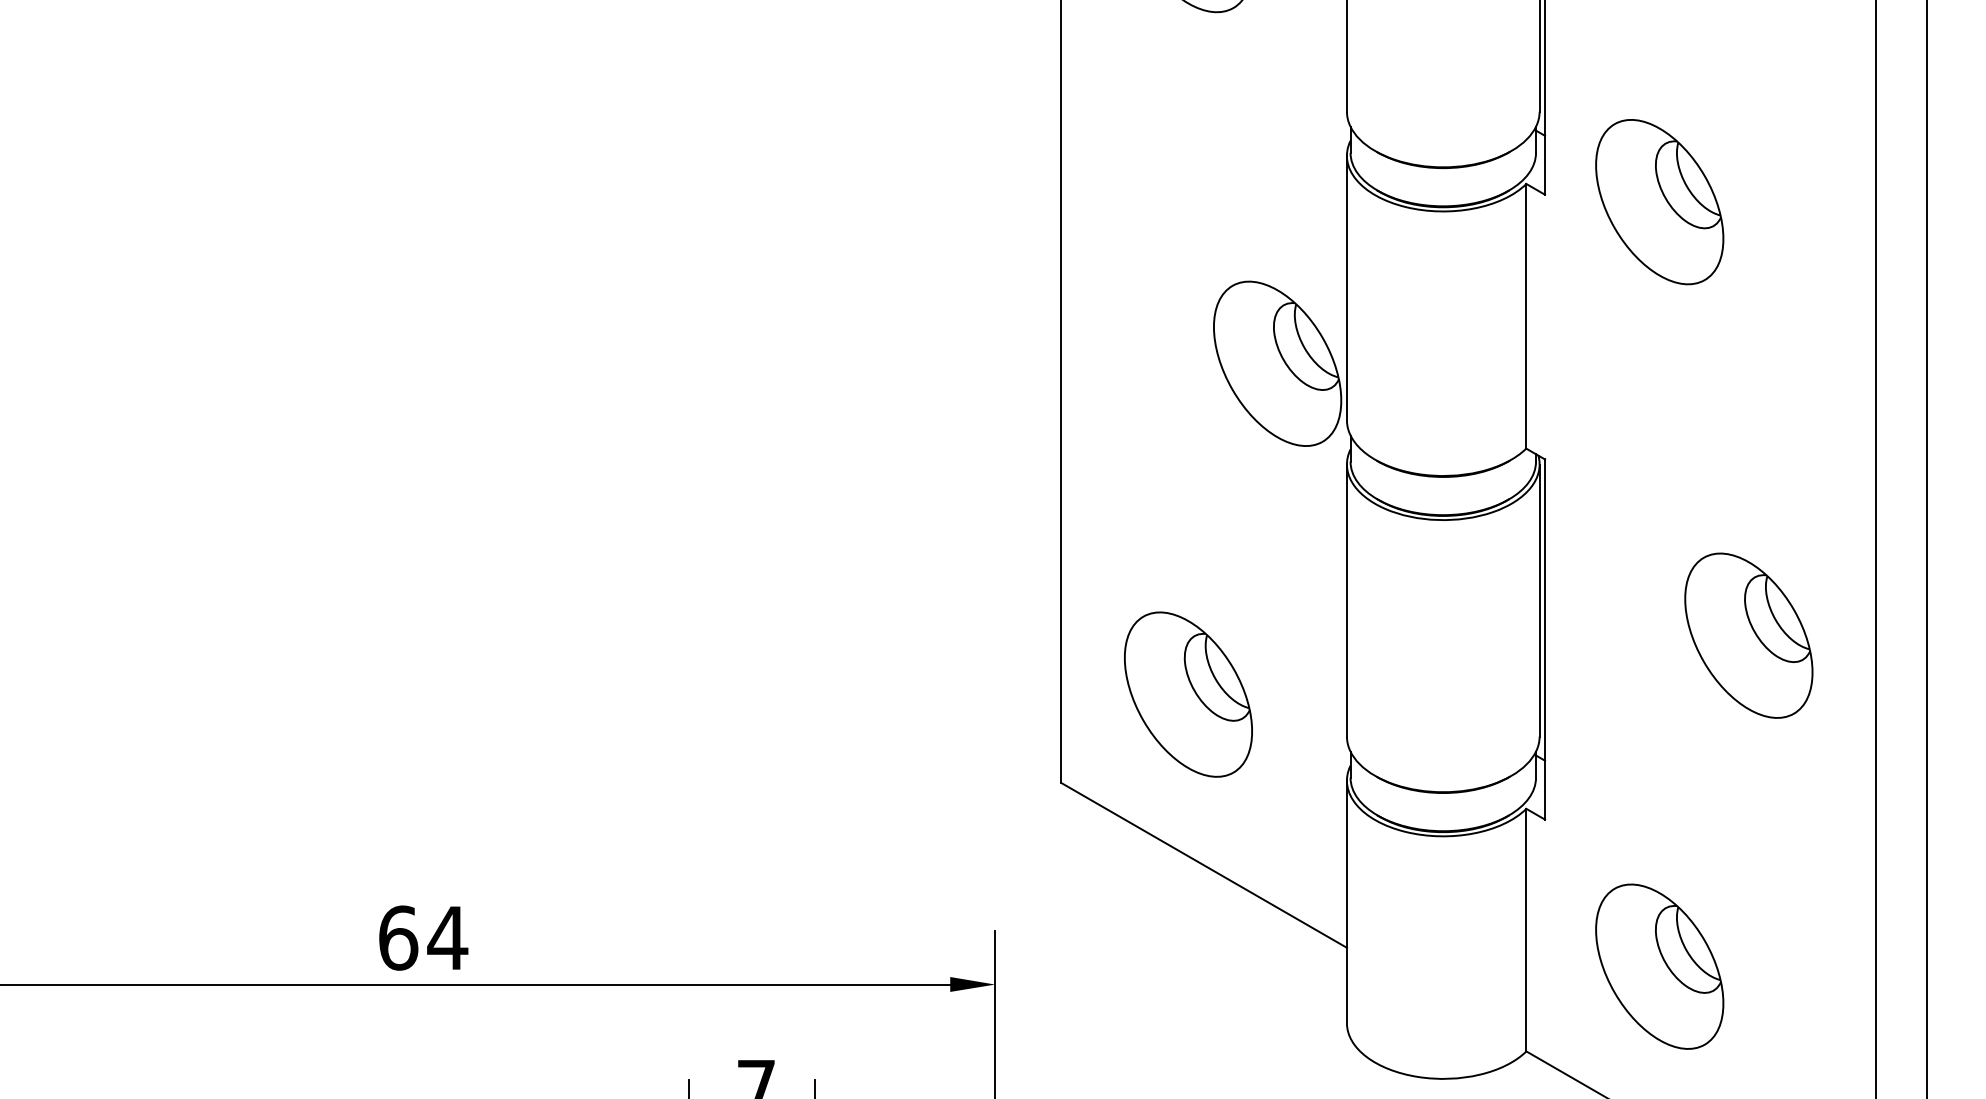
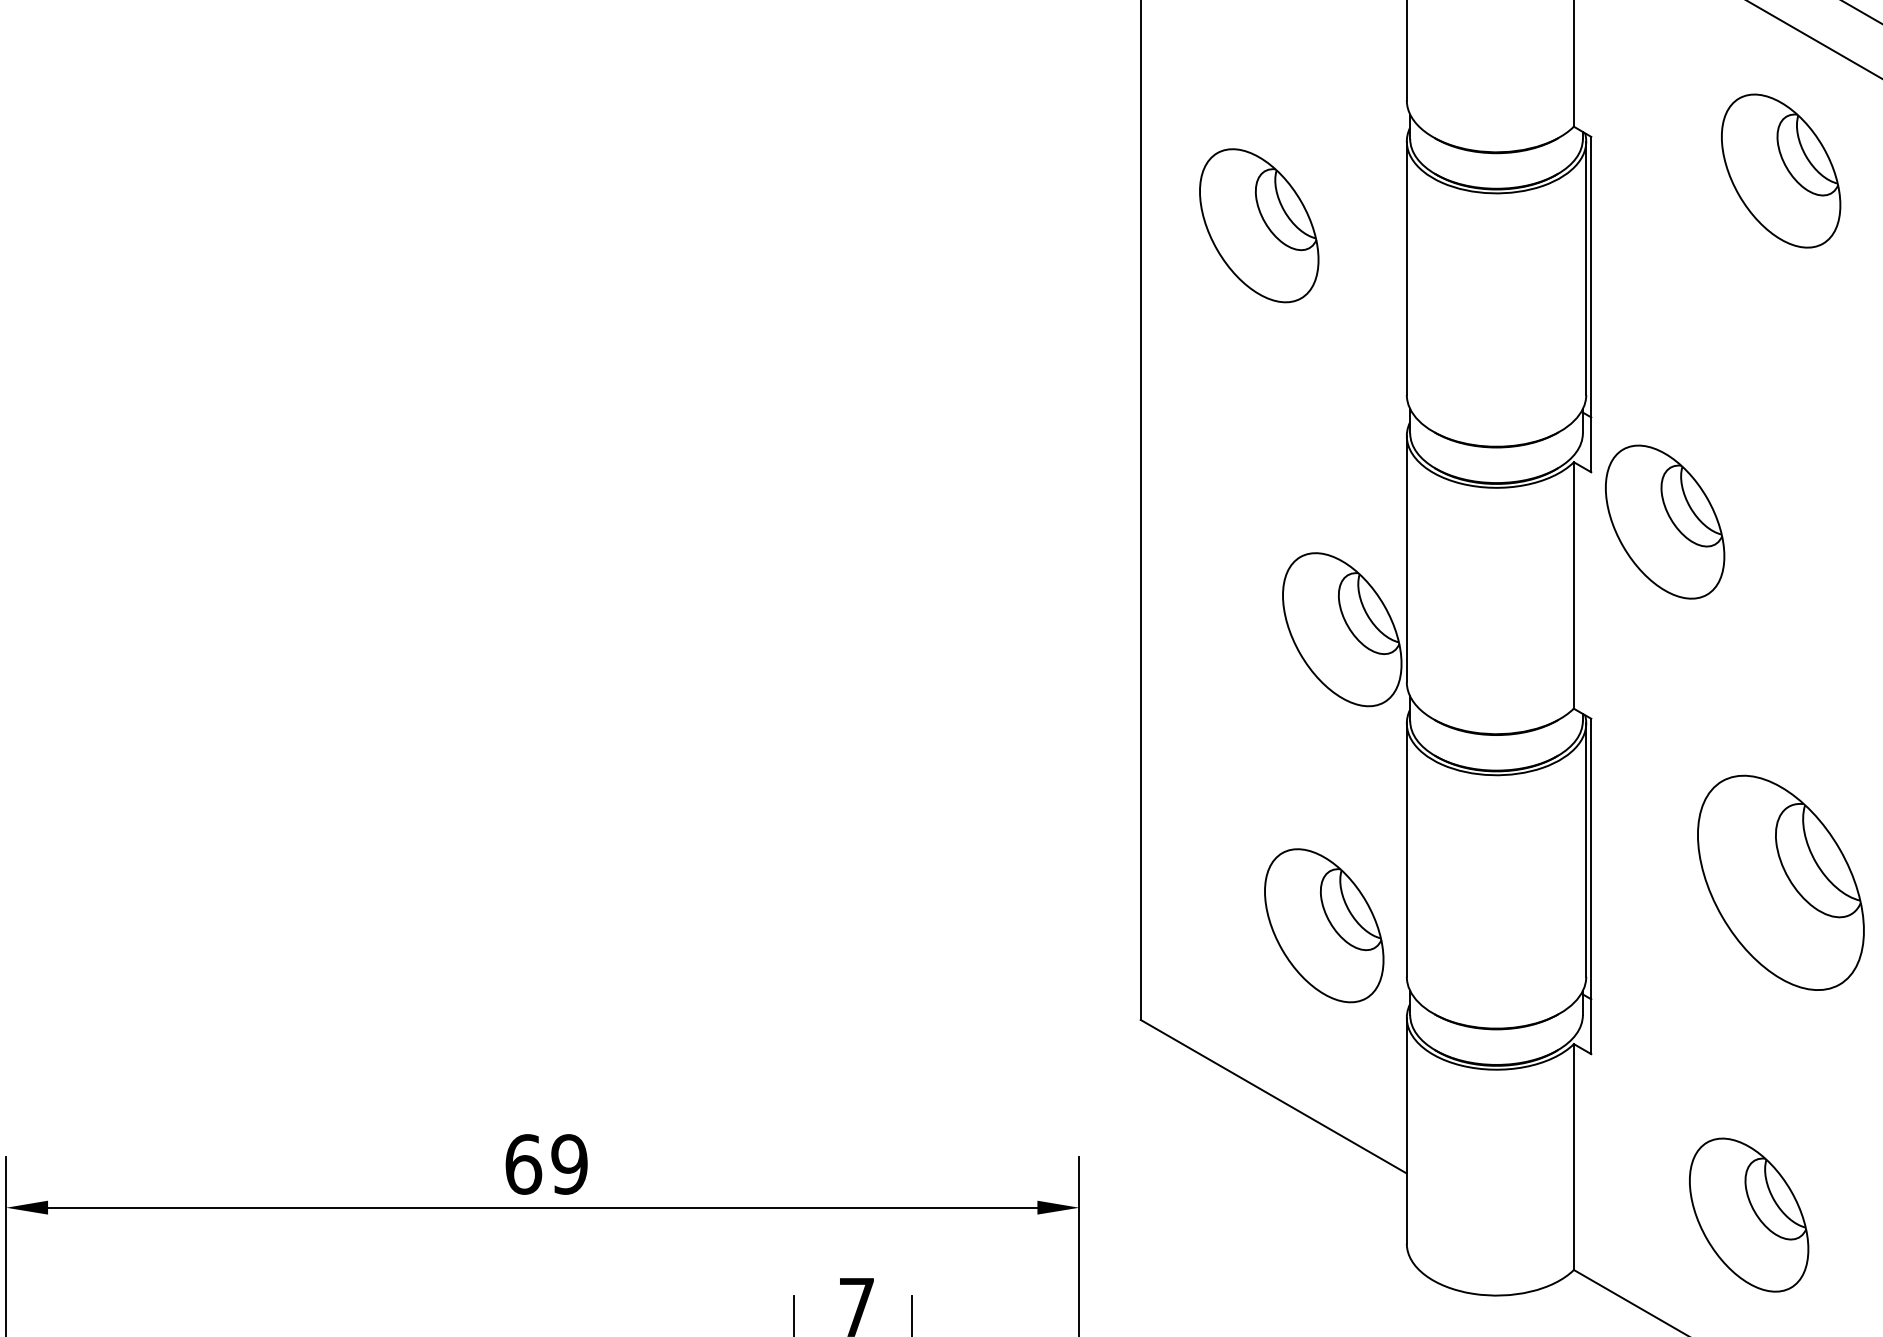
part: (1660, 201) -> (1665, 521), moved
part: (1749, 635) -> (1781, 882), size x1.4
part: (1188, 694) -> (1324, 925), moved
text: (447, 938) -> (569, 1164), 64 -> 69
part: (1660, 966) -> (1749, 1214), moved

